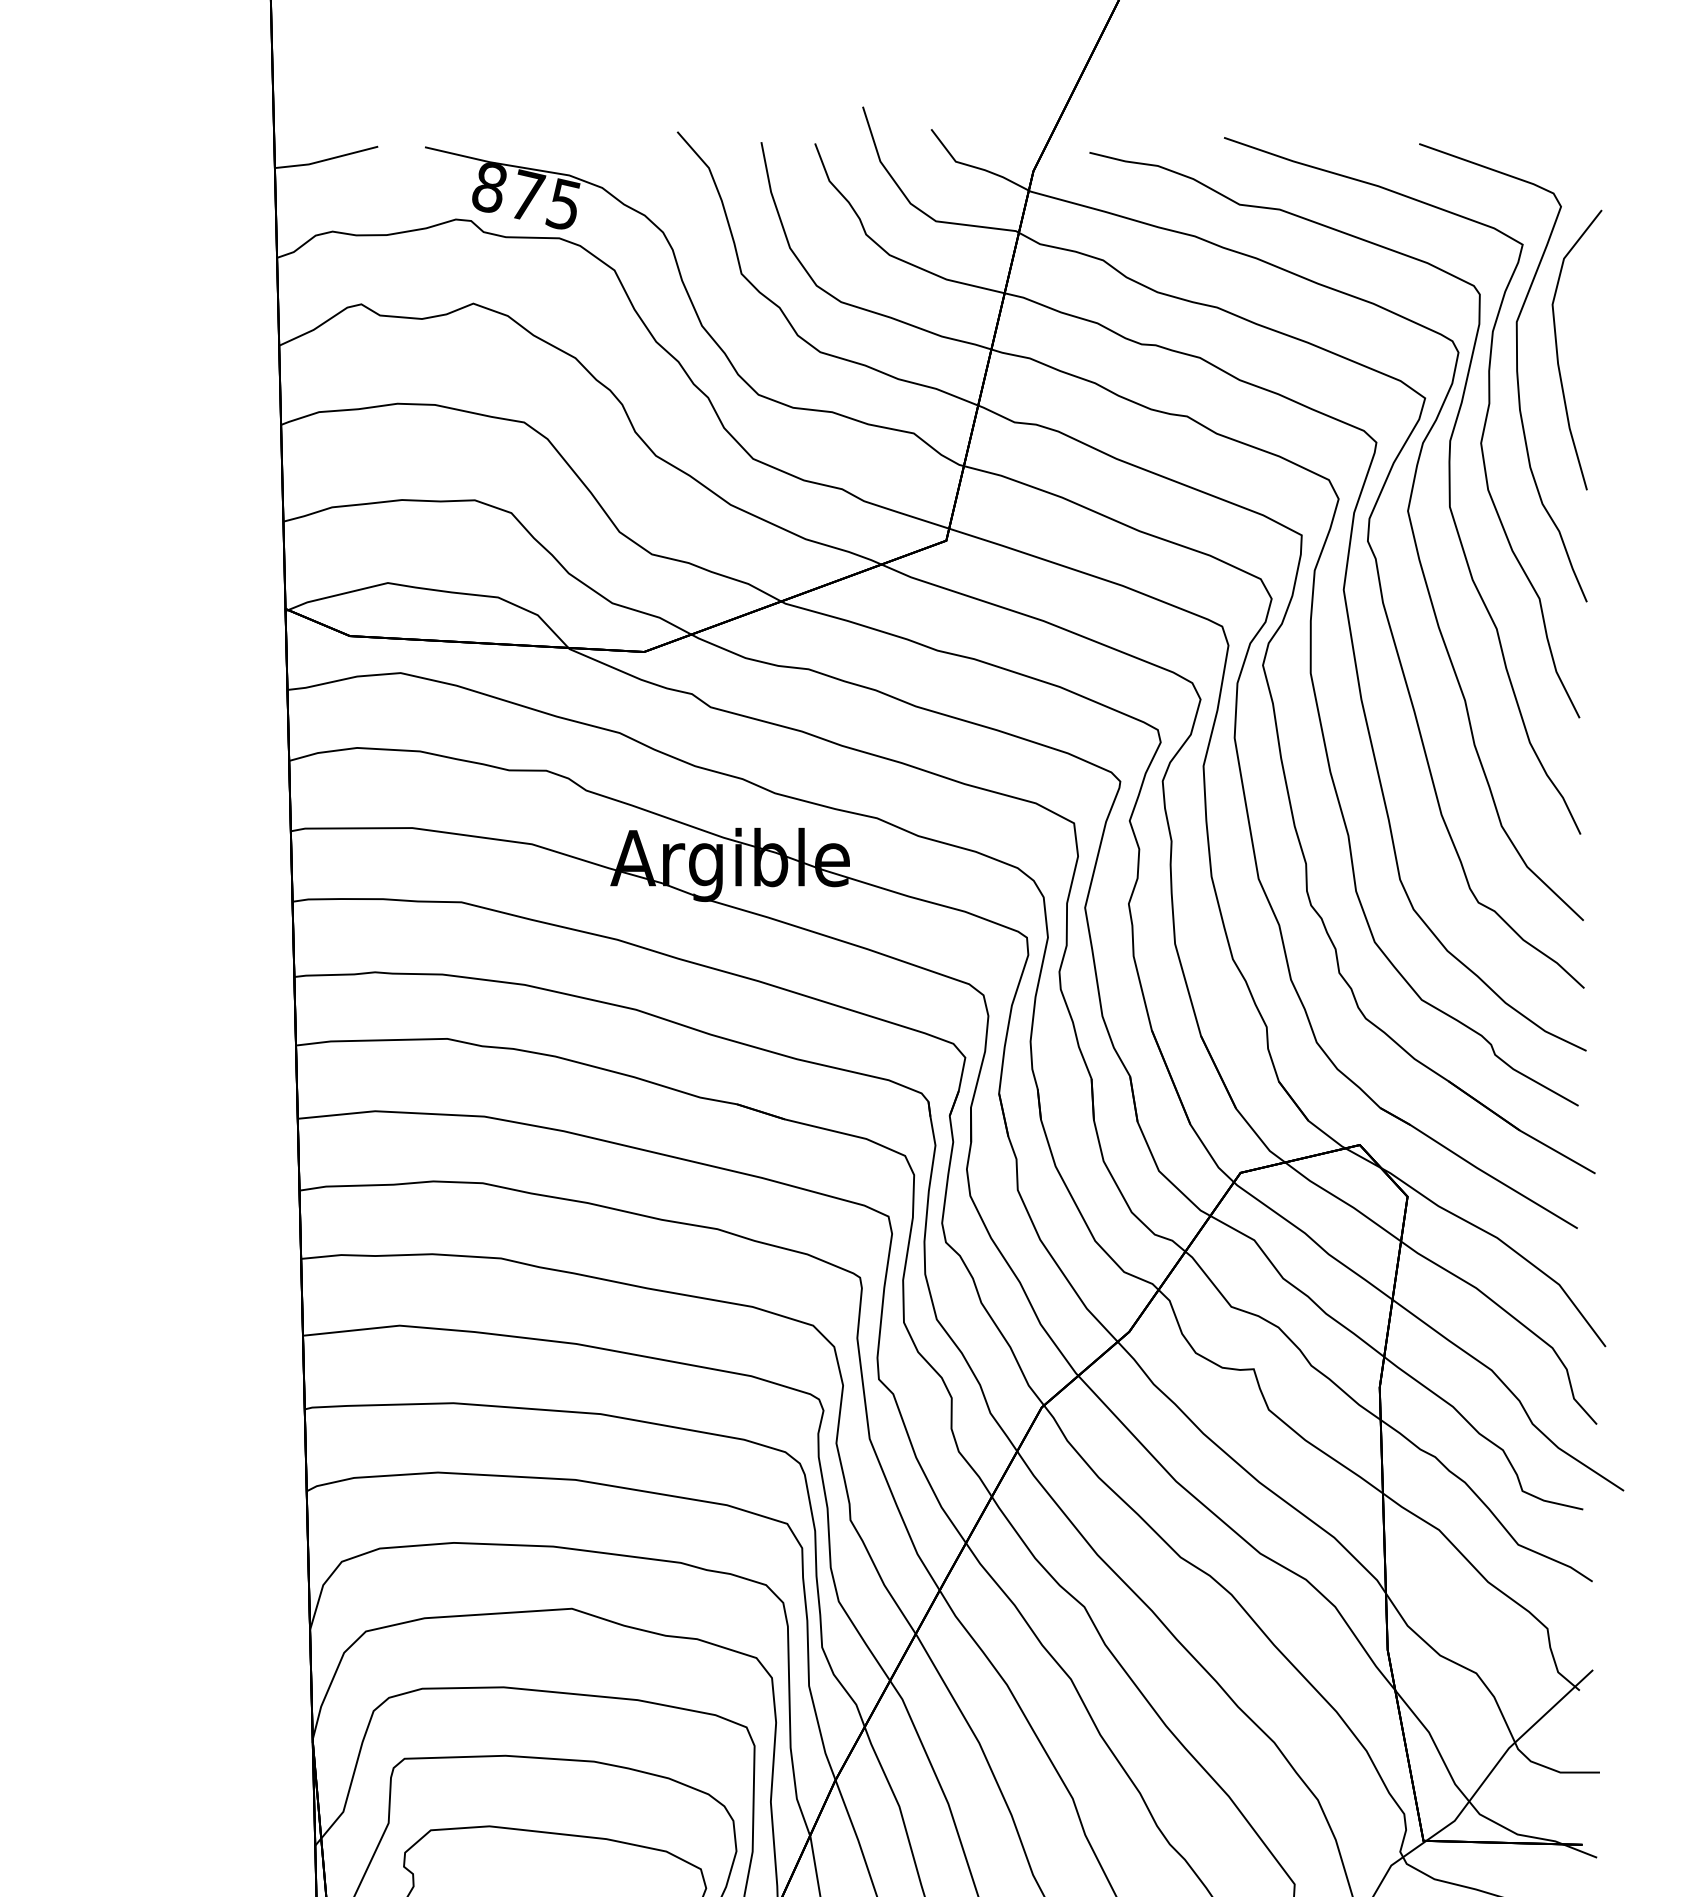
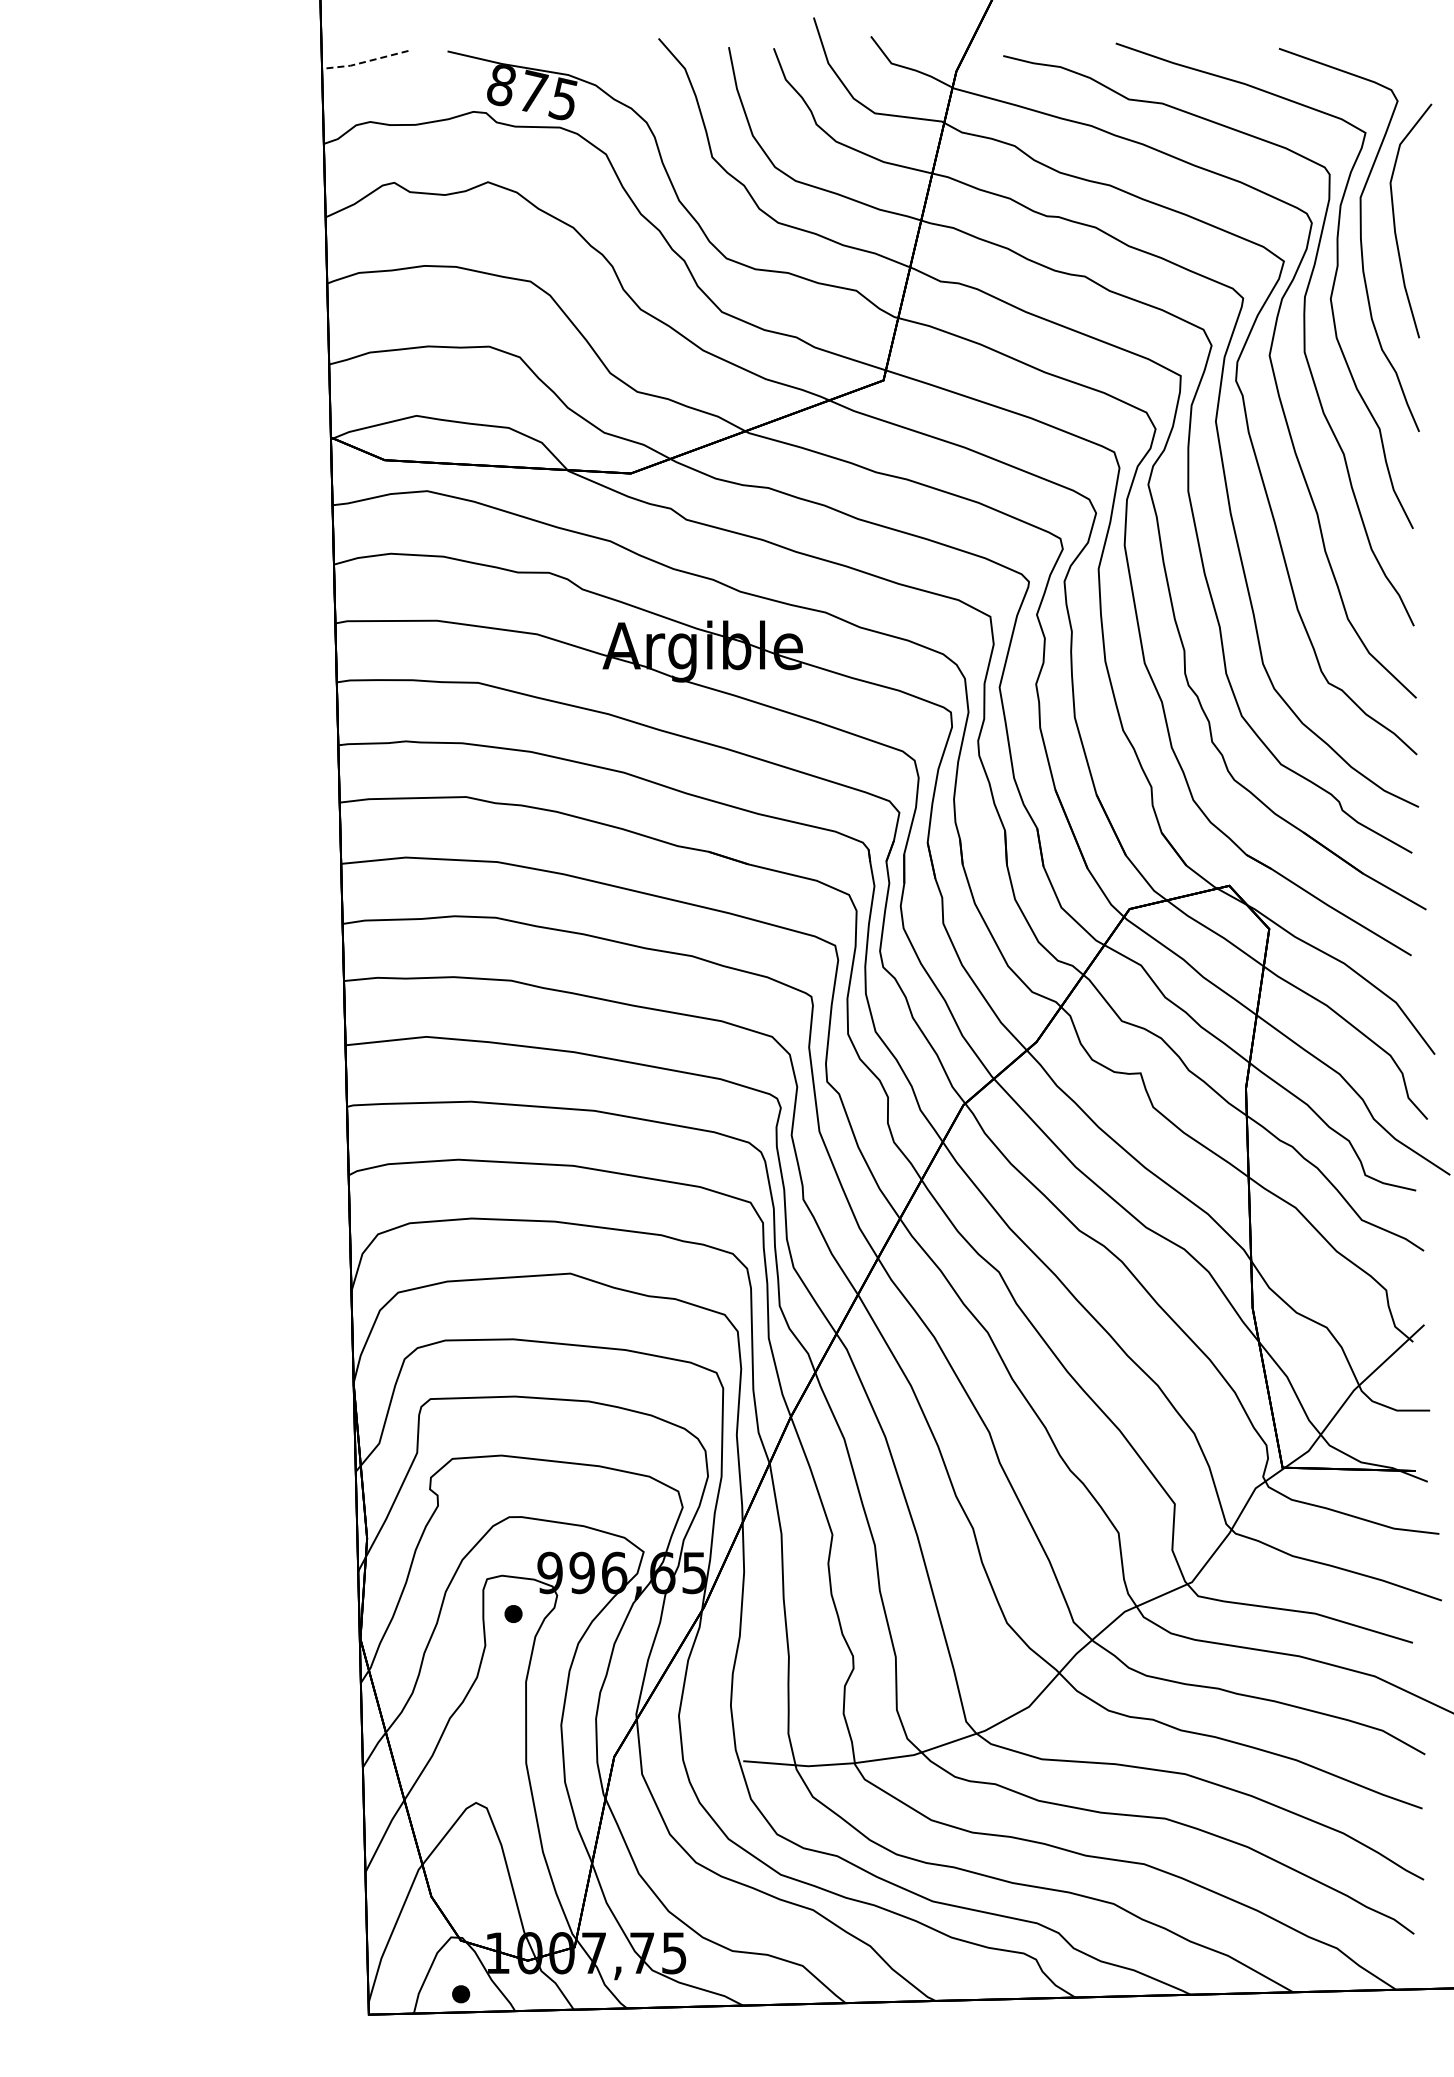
line: (325, 160) -> (364, 62), solid -> dashed

